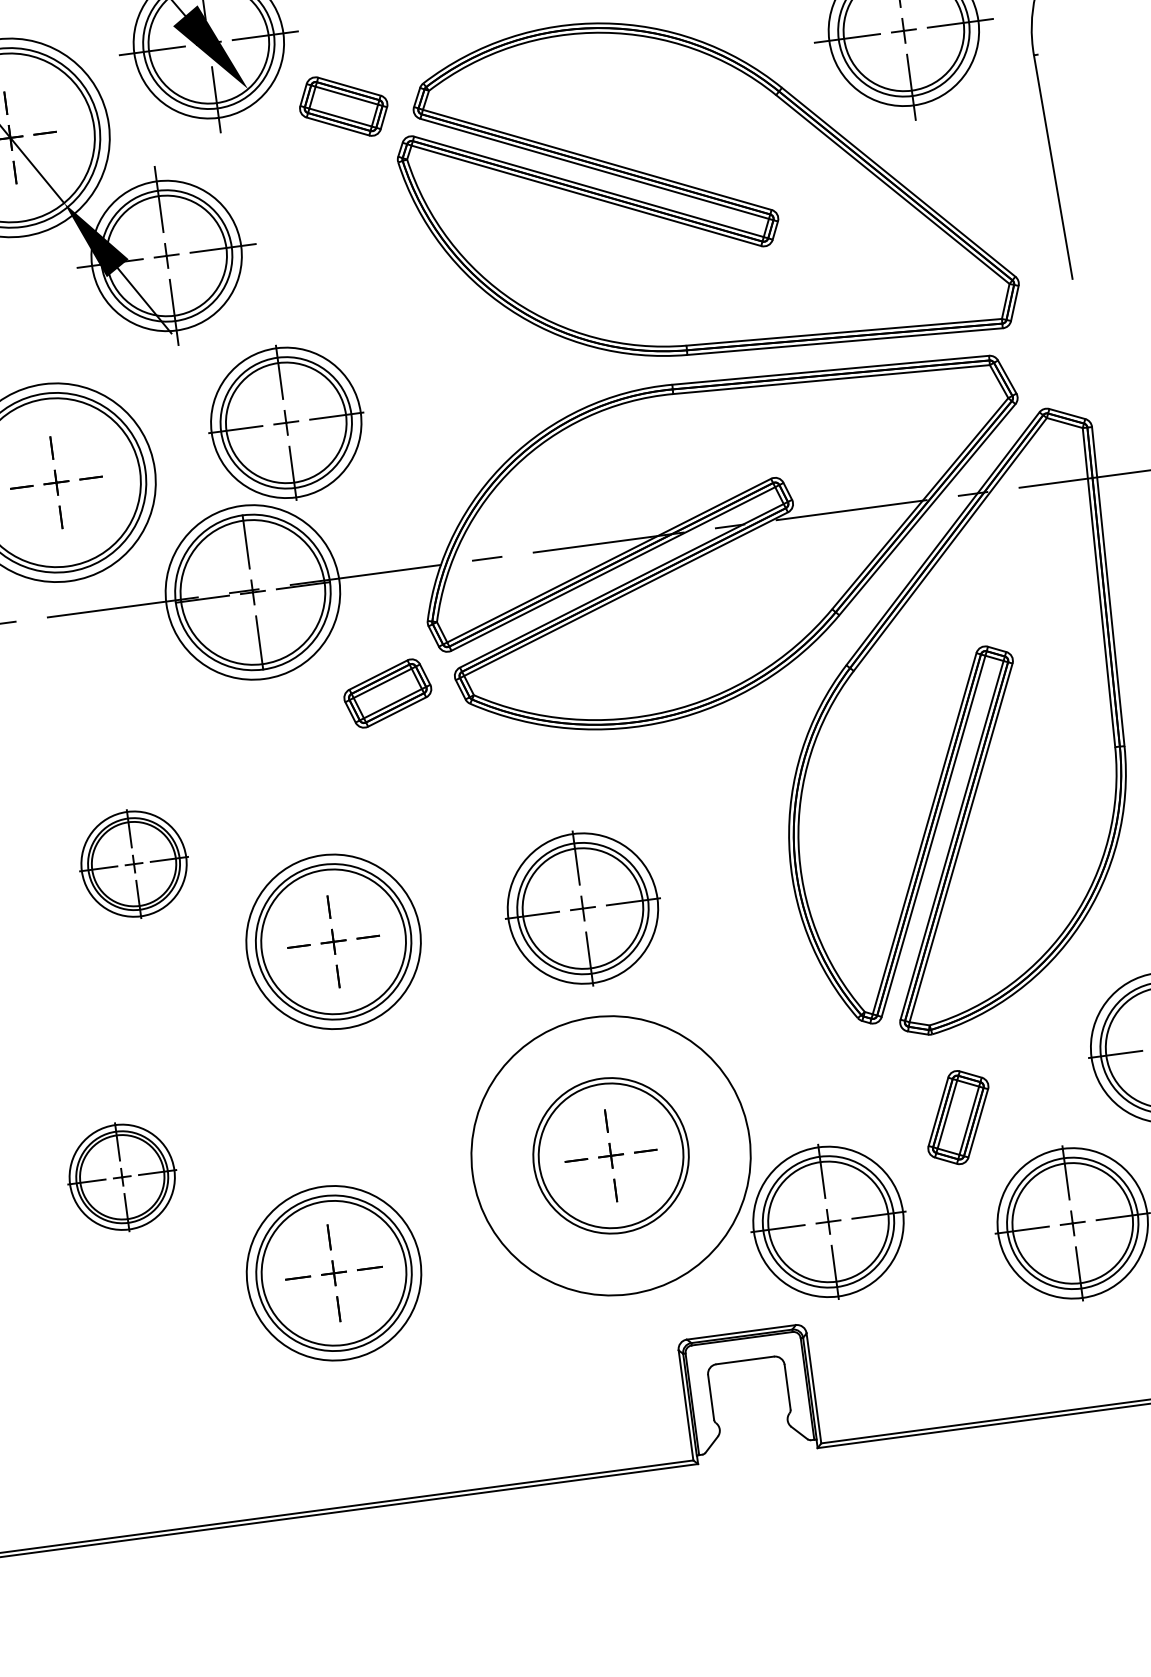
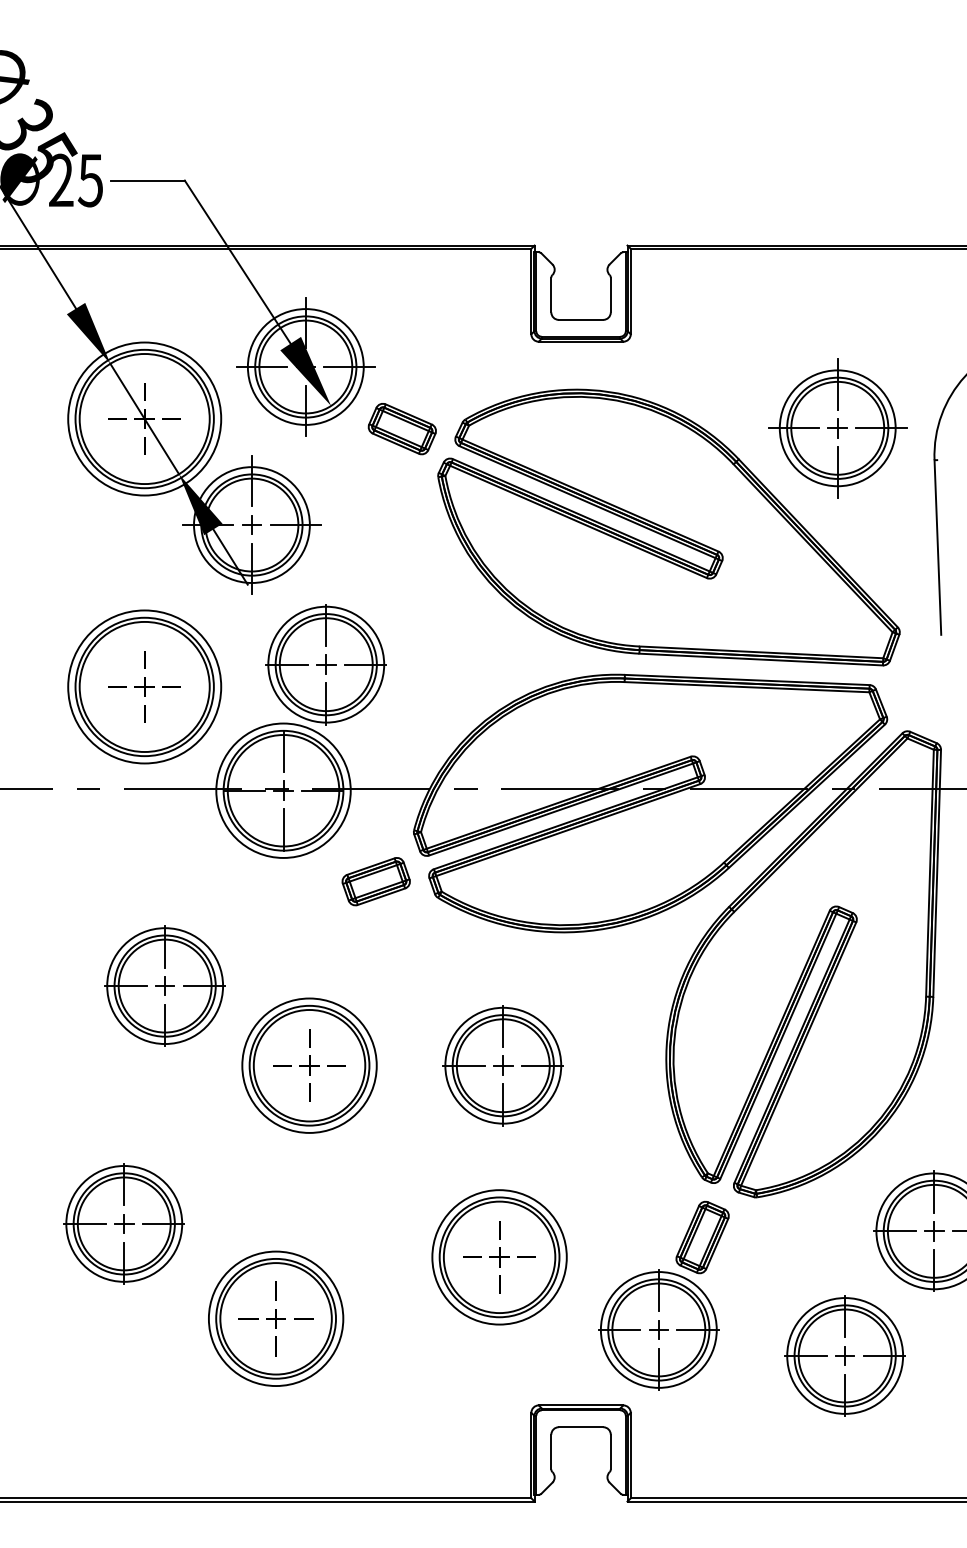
part: (133, 863) -> (164, 985), size x1.43
part: (958, 1117) -> (702, 1237), moved
circle: (611, 1156) -> (499, 1257), size x0.62
part: (121, 1176) -> (123, 1223), size x1.43

